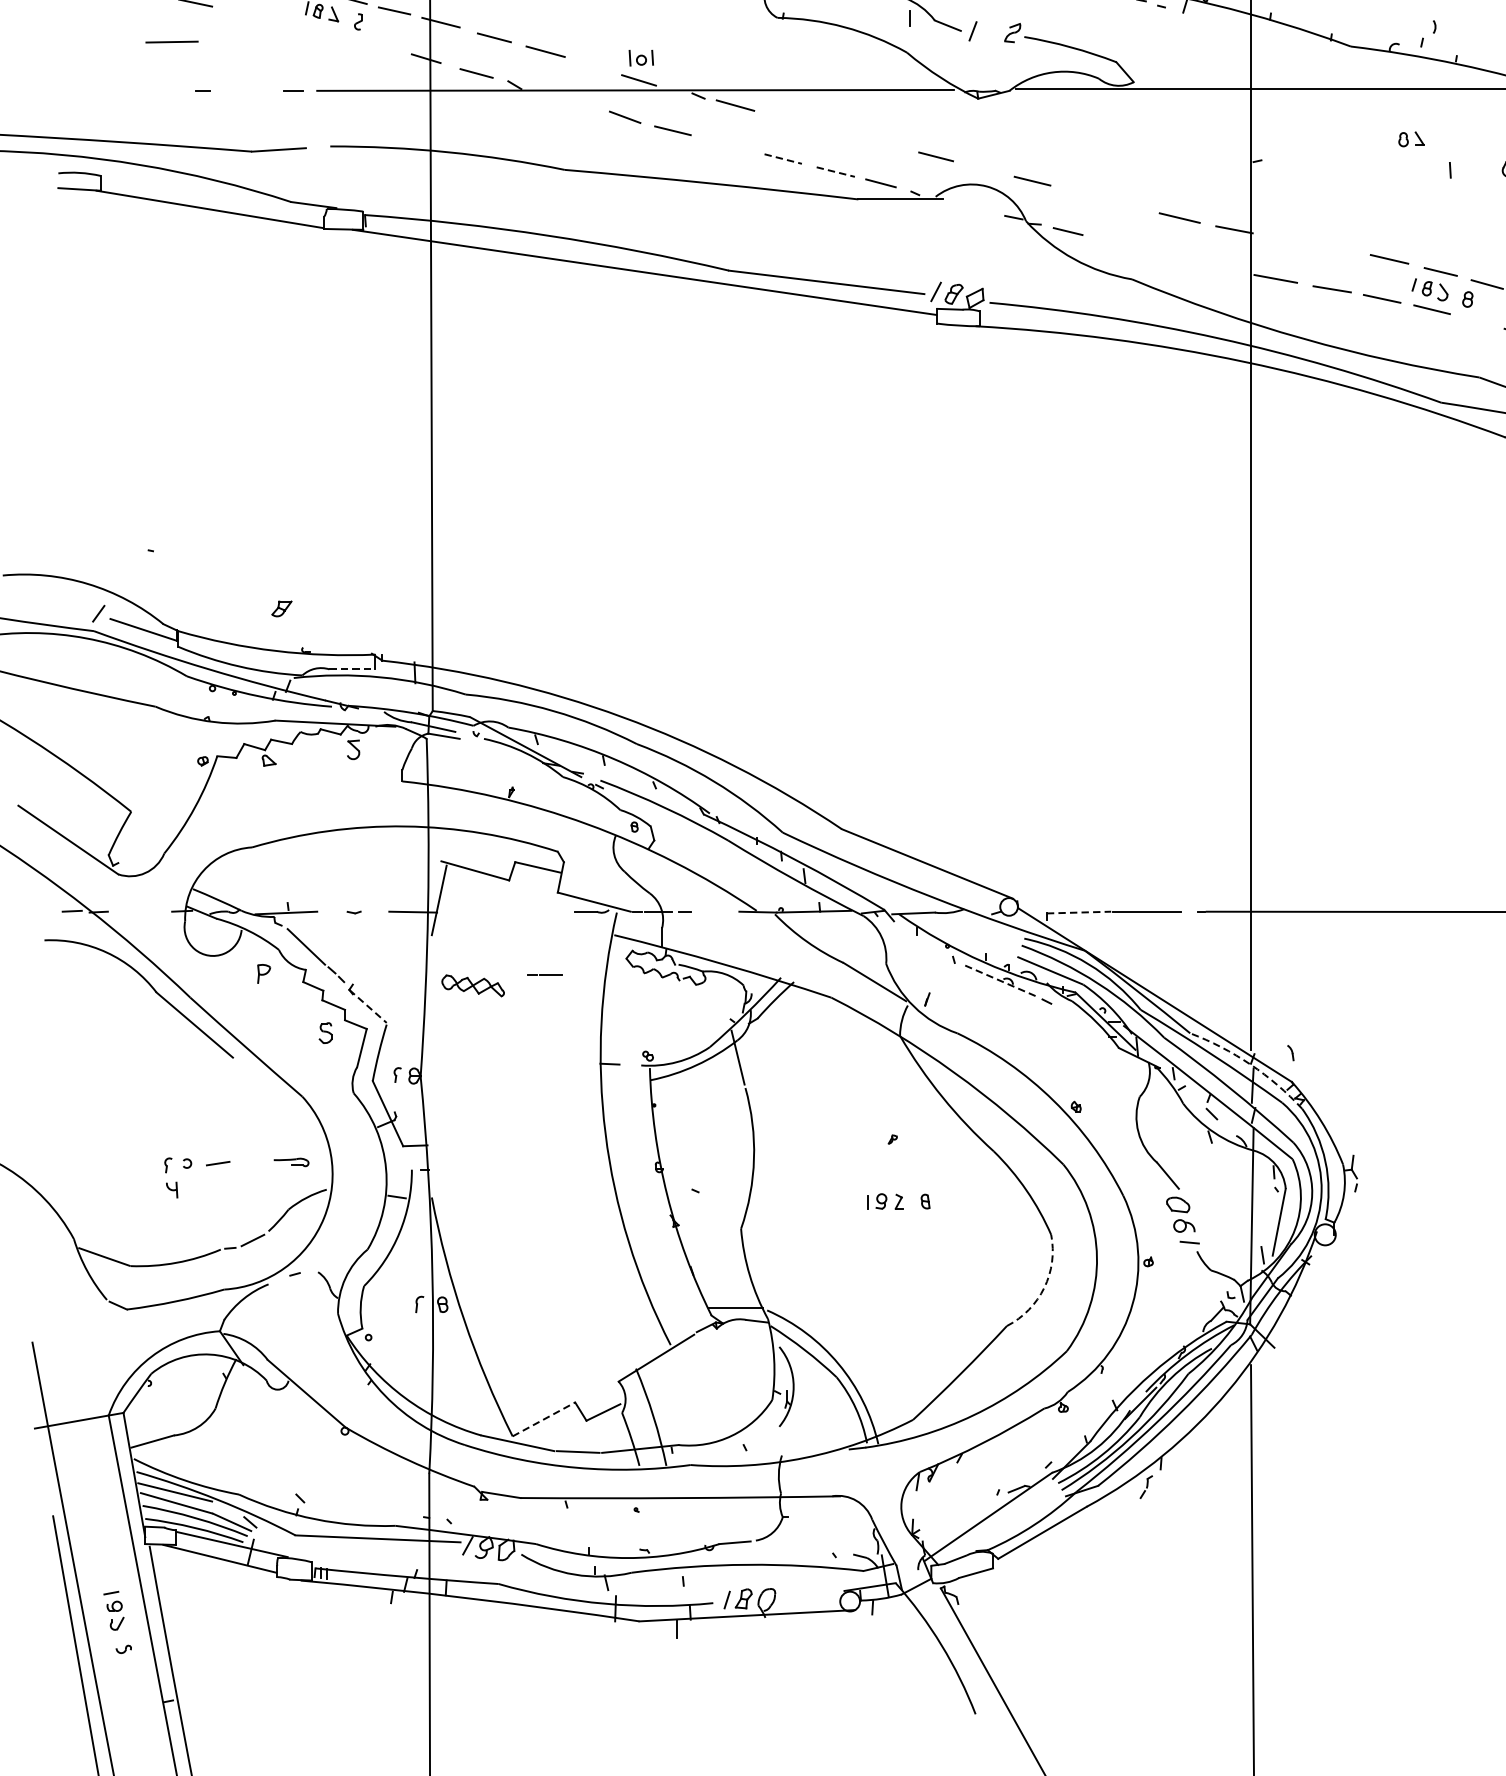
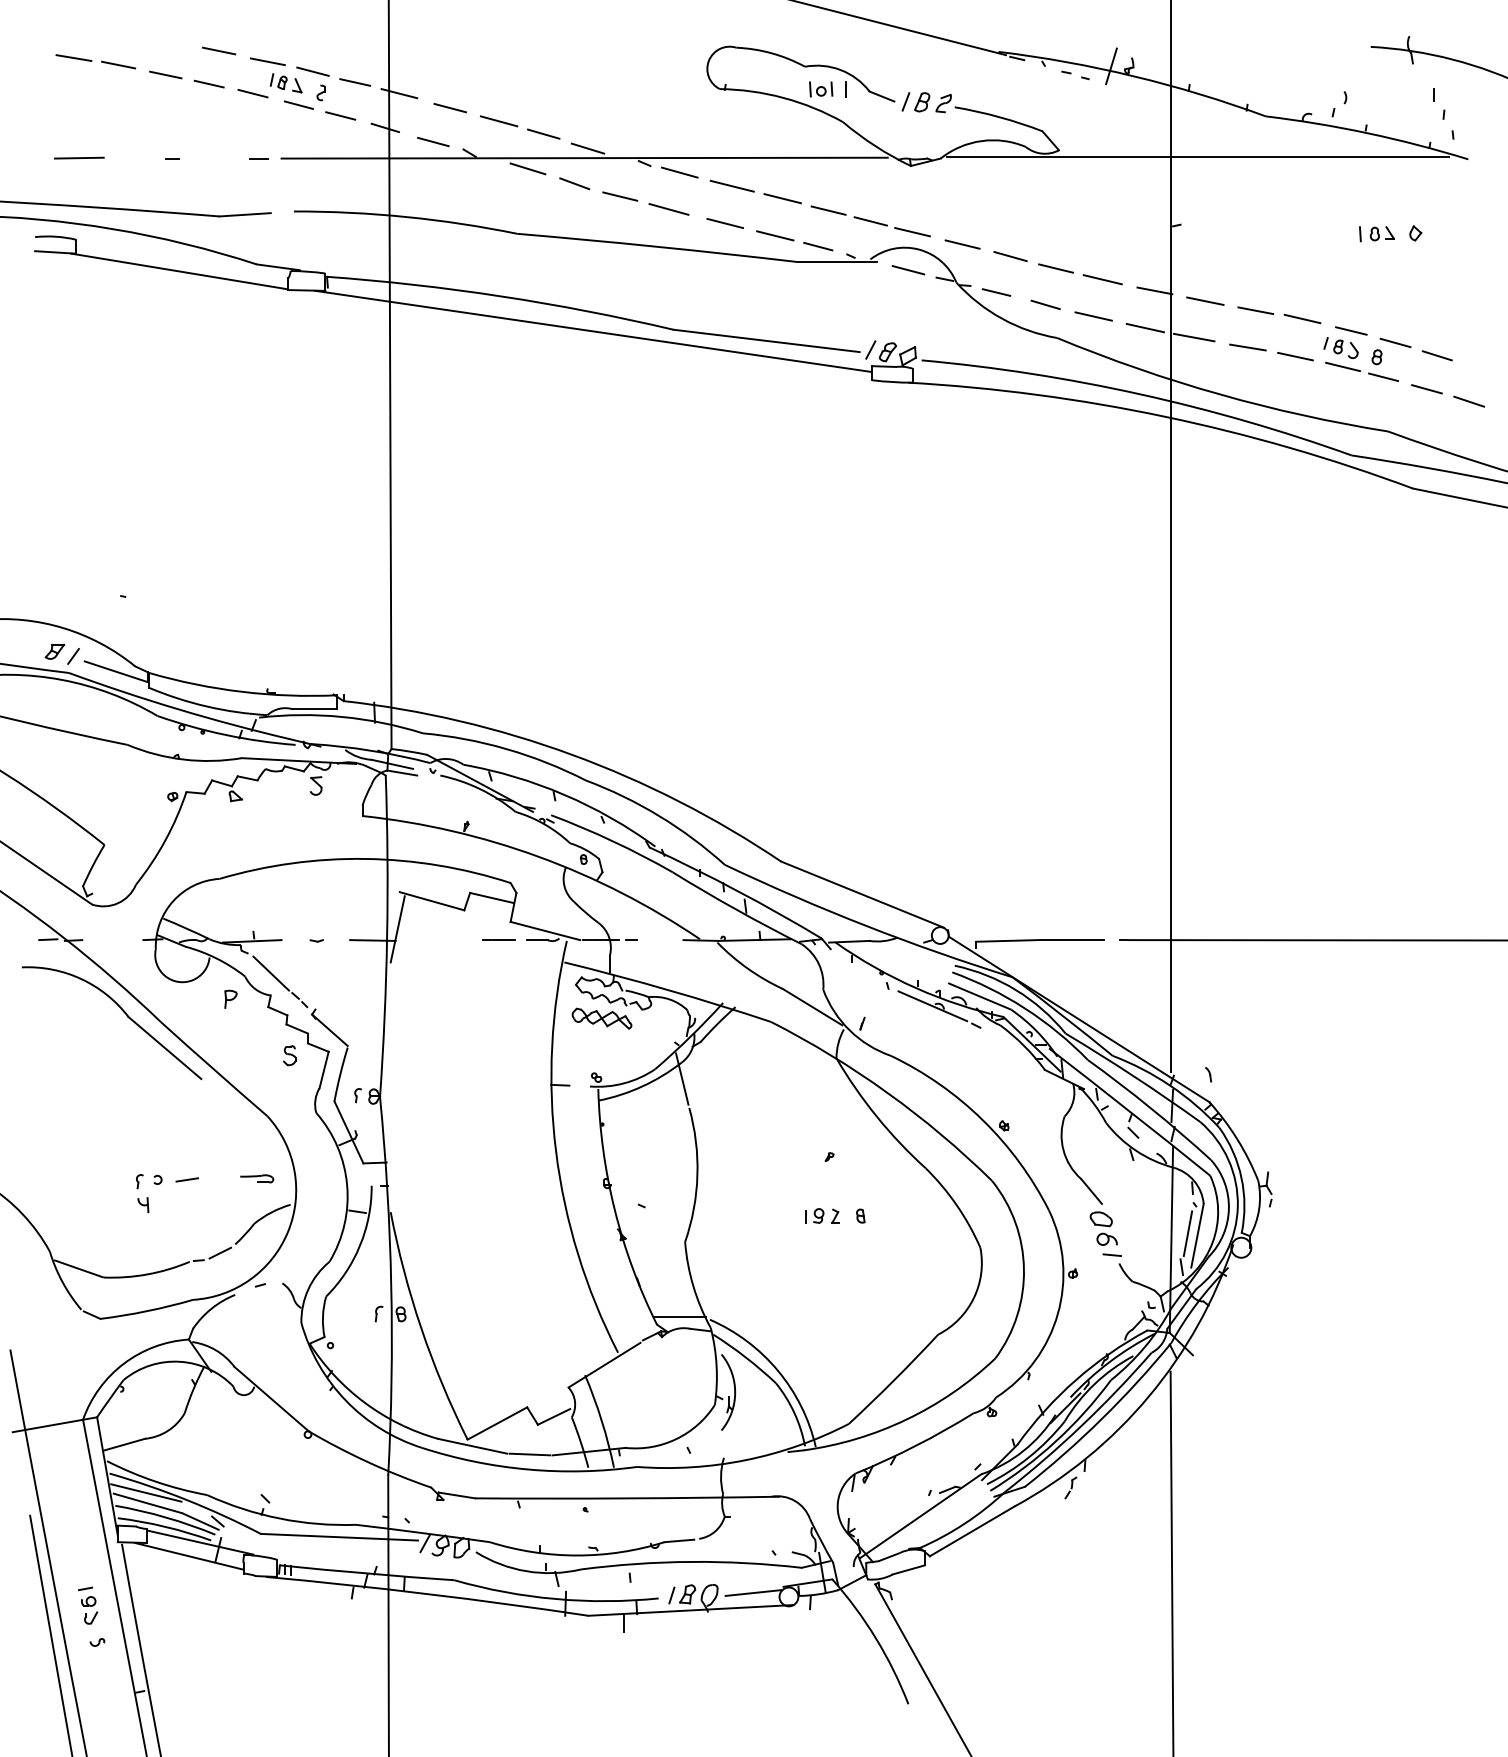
line: (240, 12) -> (208, 83), added
line: (286, 22) -> (252, 93), added
part: (990, 31) -> (922, 102), added
line: (335, 34) -> (298, 104), added
line: (172, 41) -> (79, 157), moved
line: (379, 45) -> (340, 115), added
part: (641, 58) -> (821, 89), moved
line: (592, 64) -> (543, 133), added
line: (575, 101) -> (527, 168), added
line: (789, 119) -> (731, 185), added
line: (843, 132) -> (782, 198), added
part: (1410, 139) -> (1381, 233), moved
line: (723, 144) -> (668, 209), added
line: (891, 145) -> (828, 210), added
line: (783, 159) -> (725, 223), dashed -> solid
line: (979, 168) -> (912, 232), added
line: (836, 171) -> (775, 235), dashed -> solid
line: (1082, 193) -> (1010, 256), added
line: (1131, 206) -> (1056, 268), added
line: (975, 208) -> (908, 270), added
line: (1287, 239) -> (1205, 300), added
line: (1119, 244) -> (1045, 304), added
line: (1340, 250) -> (1255, 310), added
line: (1170, 256) -> (1093, 316), added
line: (1223, 268) -> (1144, 327), added
line: (1474, 320) -> (1383, 377), added
part: (281, 608) -> (54, 651), moved
line: (352, 669) -> (315, 709), dashed -> solid
line: (1078, 912) -> (1006, 940), dashed -> solid
line: (545, 974) -> (498, 939), moved
line: (1001, 981) -> (933, 1006), dashed -> solid
part: (472, 985) -> (601, 1018), moved
line: (367, 1006) -> (329, 1030), dashed -> solid
arc: (1250, 1064) -> (1170, 1085), dashed -> solid
line: (1268, 1219) -> (1187, 1233), added
arc: (1043, 1288) -> (973, 1298), dashed -> solid
line: (544, 1419) -> (497, 1423), dashed -> solid
line: (812, 1596) -> (753, 1592), added

